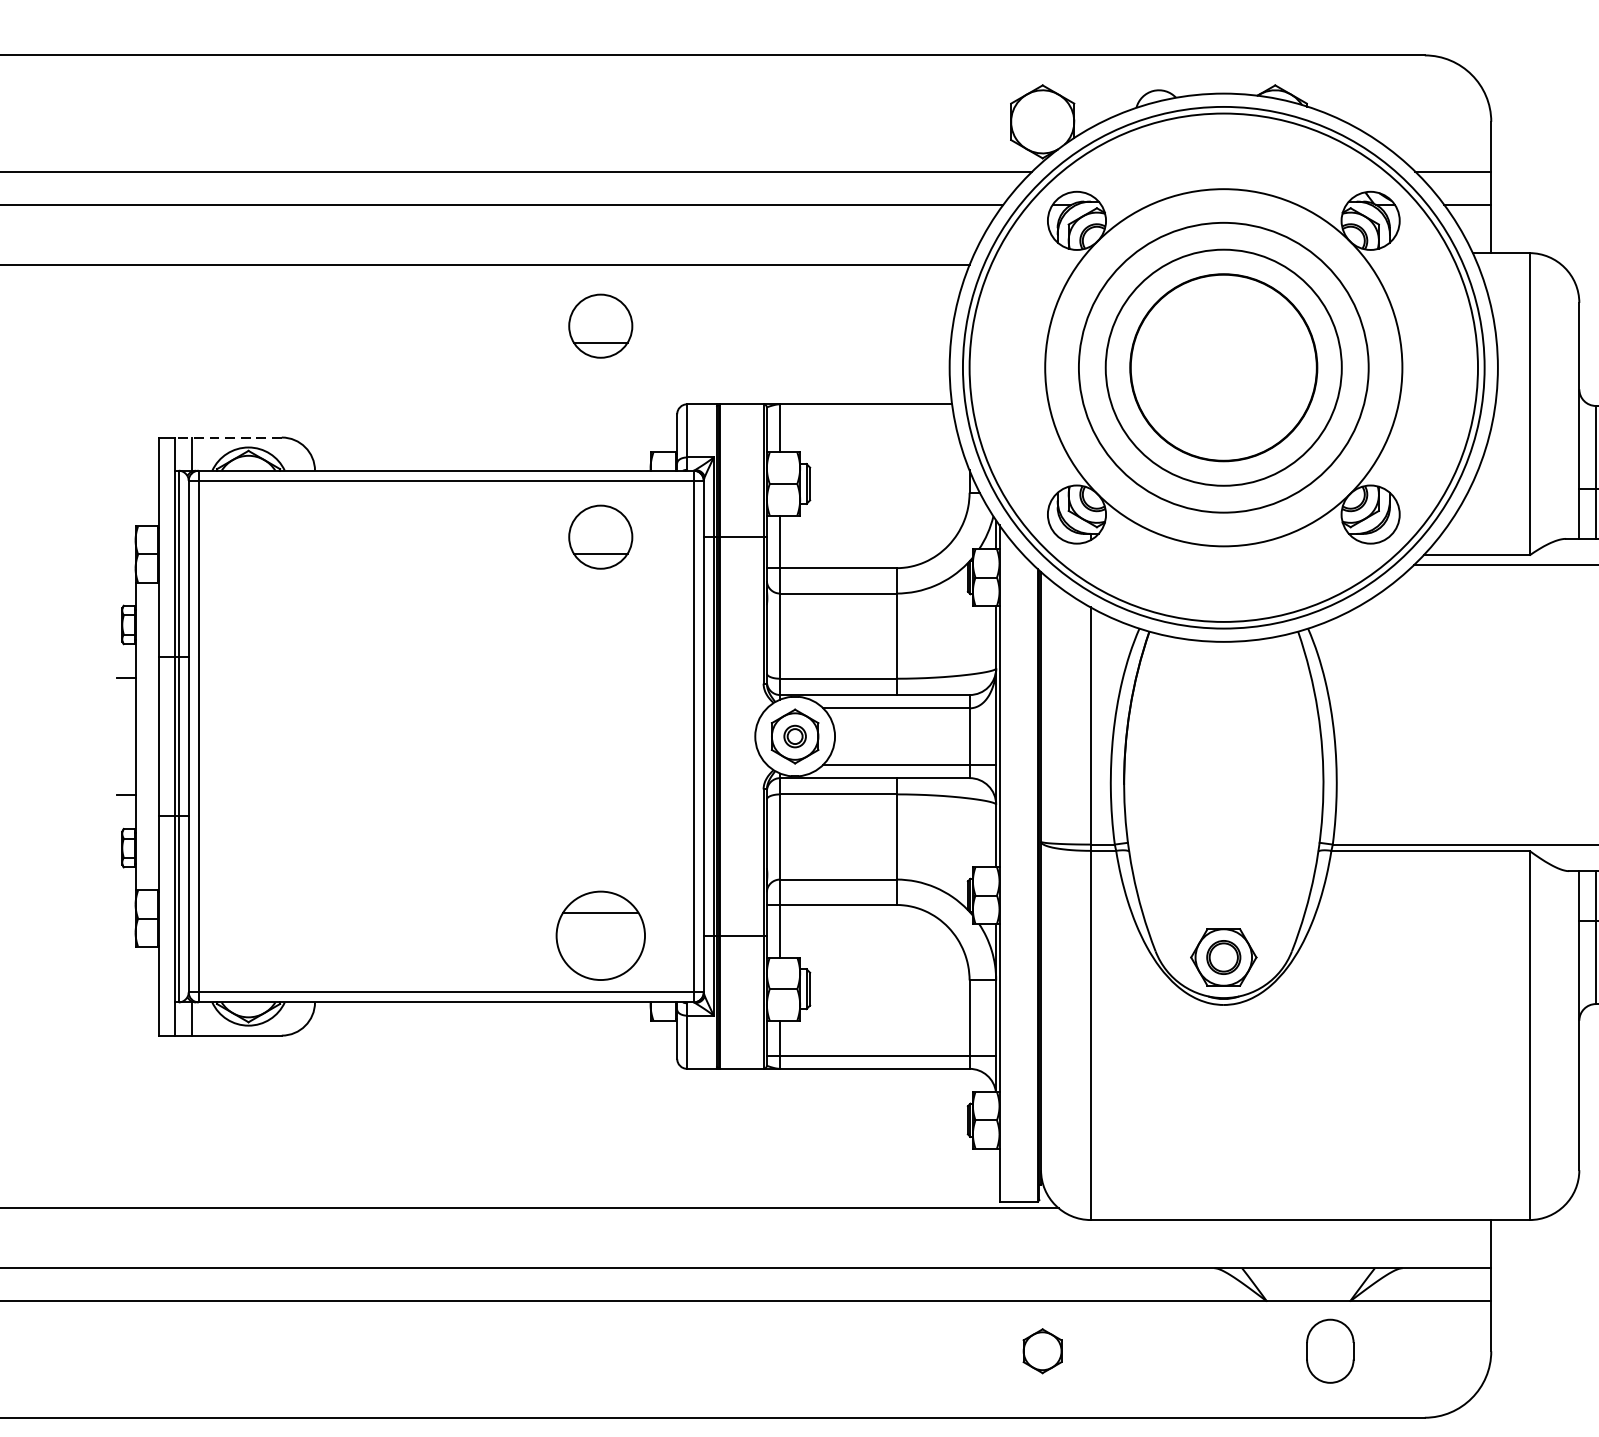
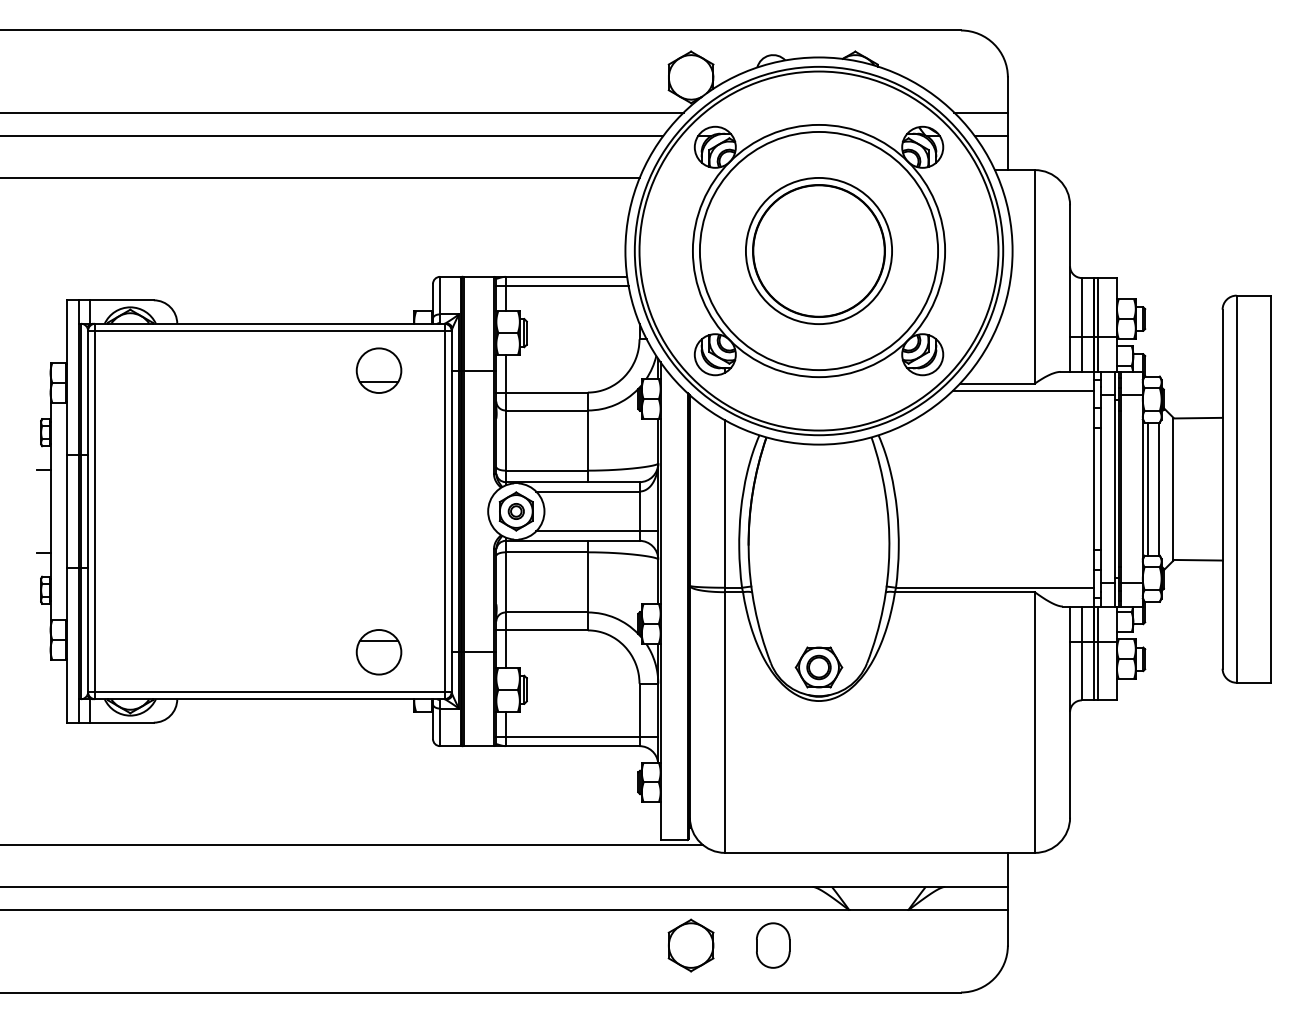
part: (599, 325) -> (378, 221), removed
circle: (1223, 366) -> (818, 250), size x0.71
circle: (1223, 366) -> (818, 250), size x1.43
line: (860, 417) -> (562, 286), added
line: (228, 437) -> (116, 300), dashed -> solid
part: (599, 936) -> (378, 652), size x0.71
part: (1041, 1351) -> (690, 945), size x1.67
part: (1330, 1351) -> (773, 945), moved

